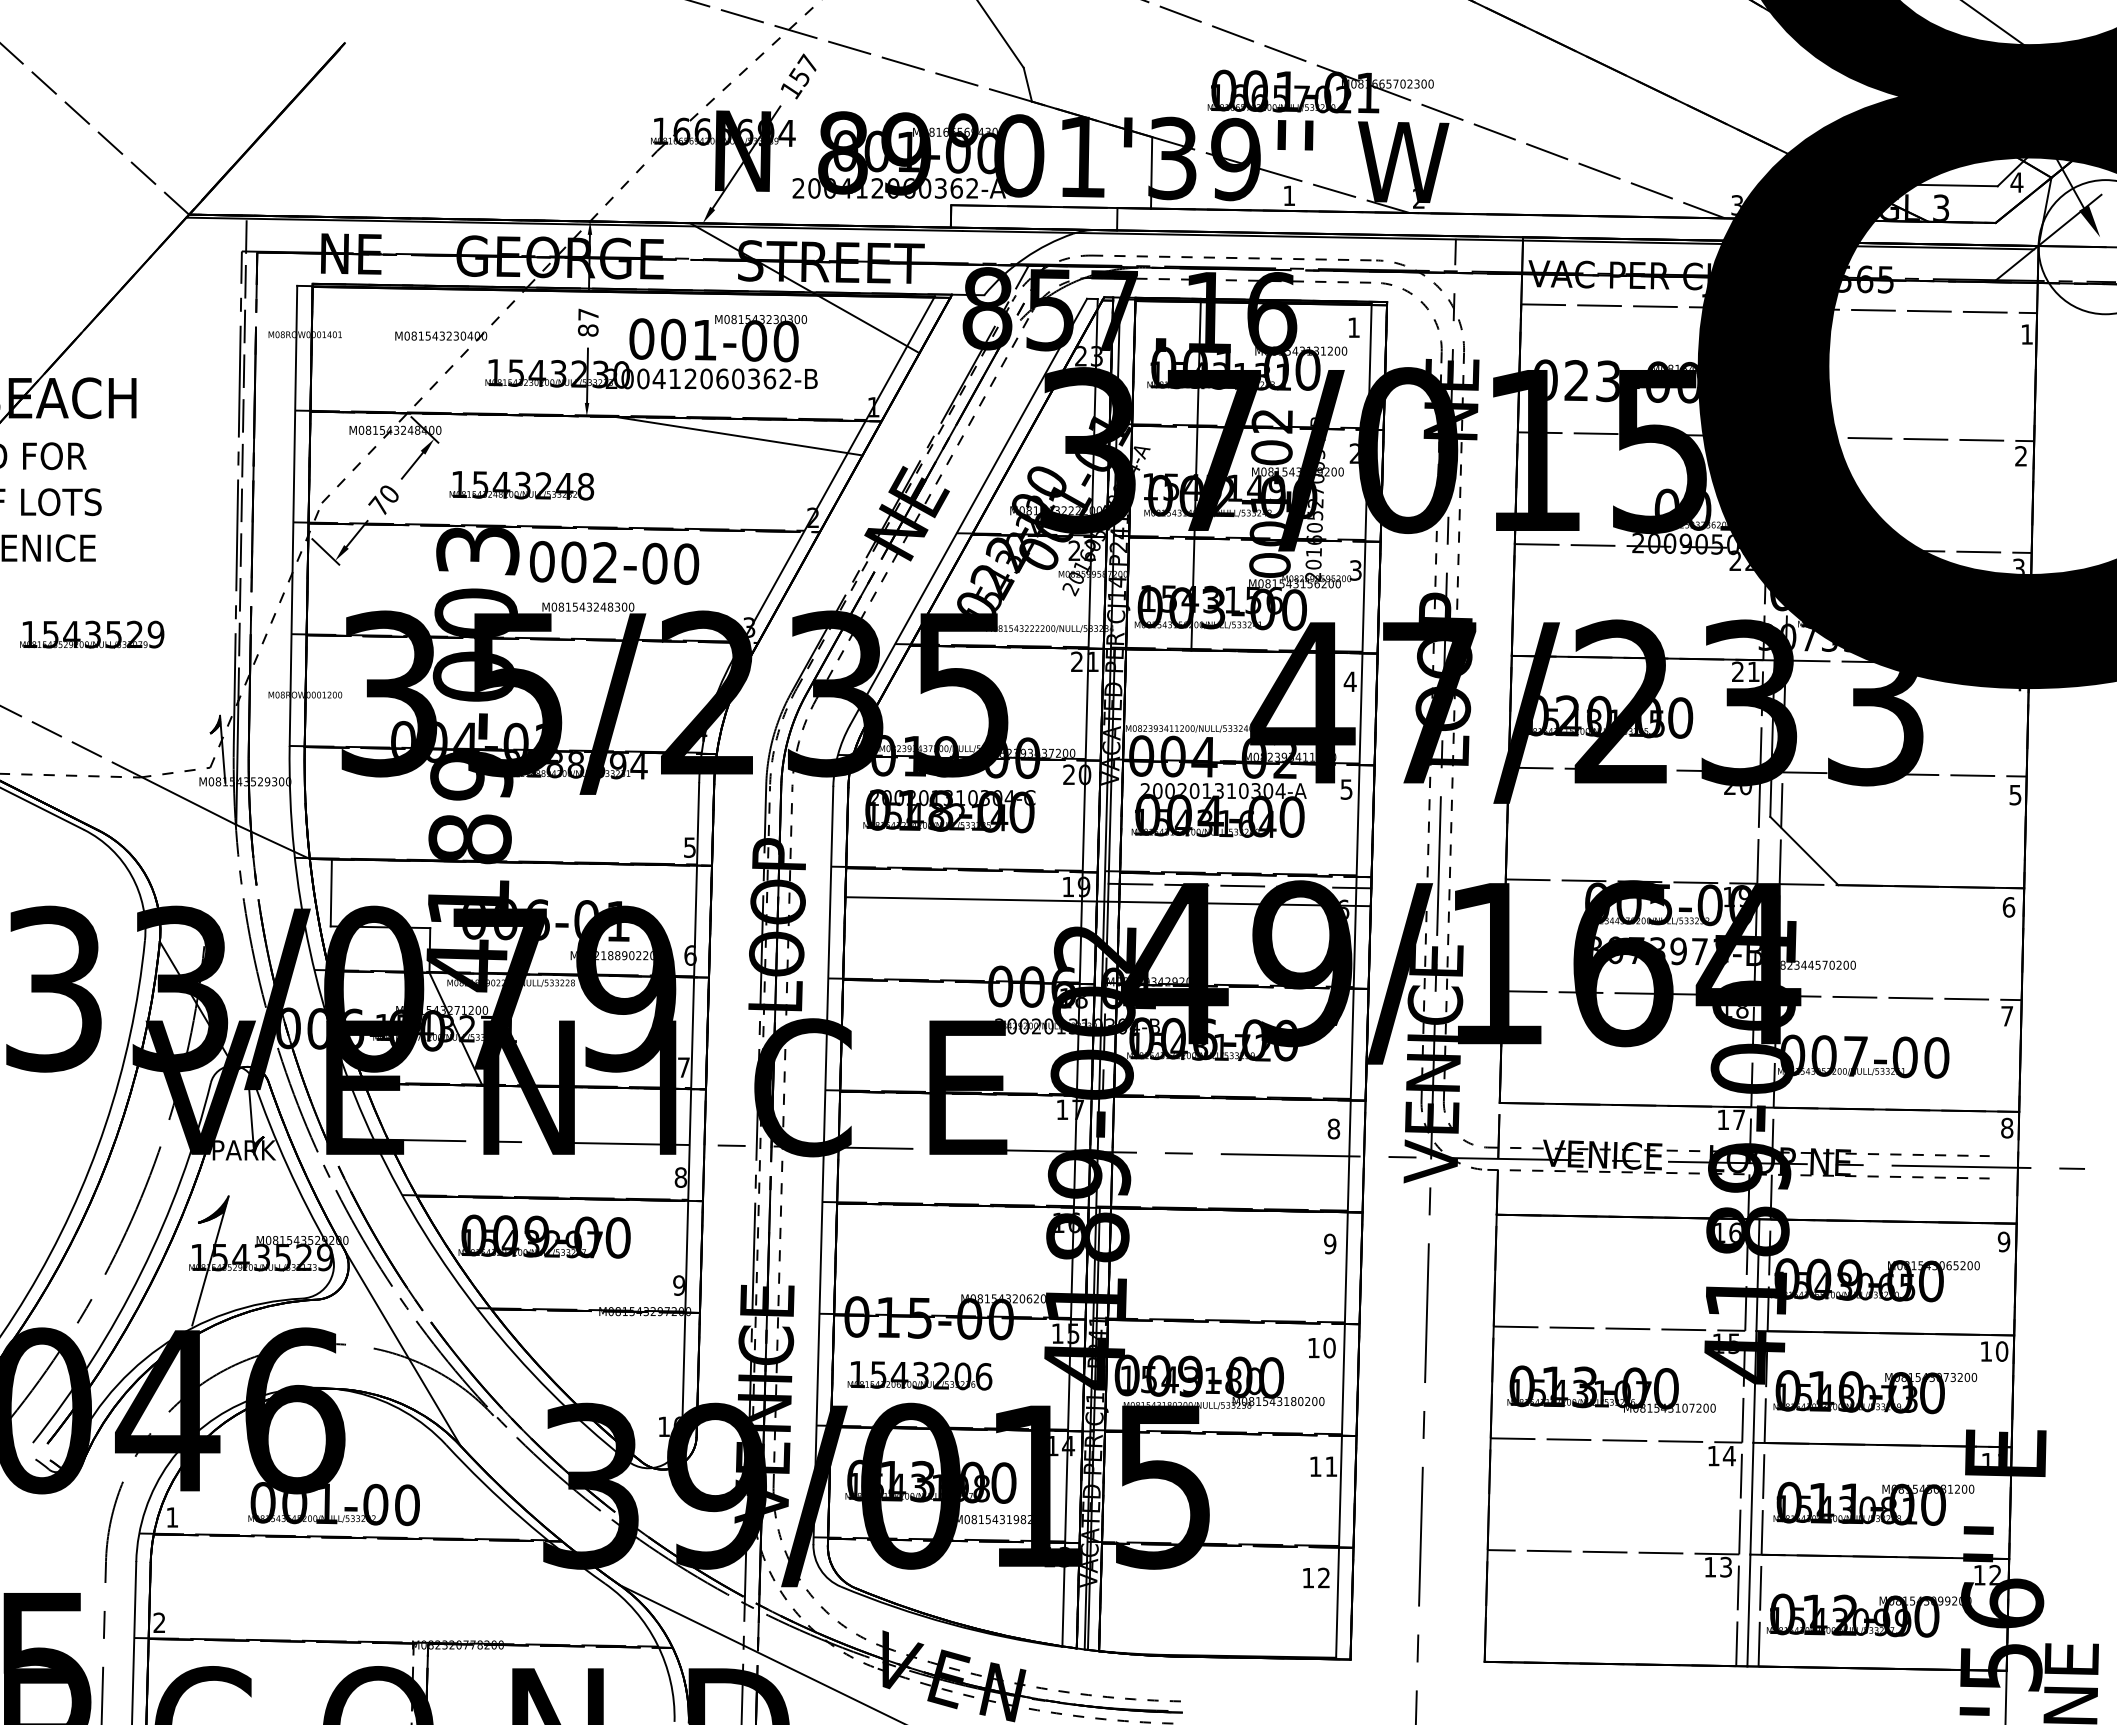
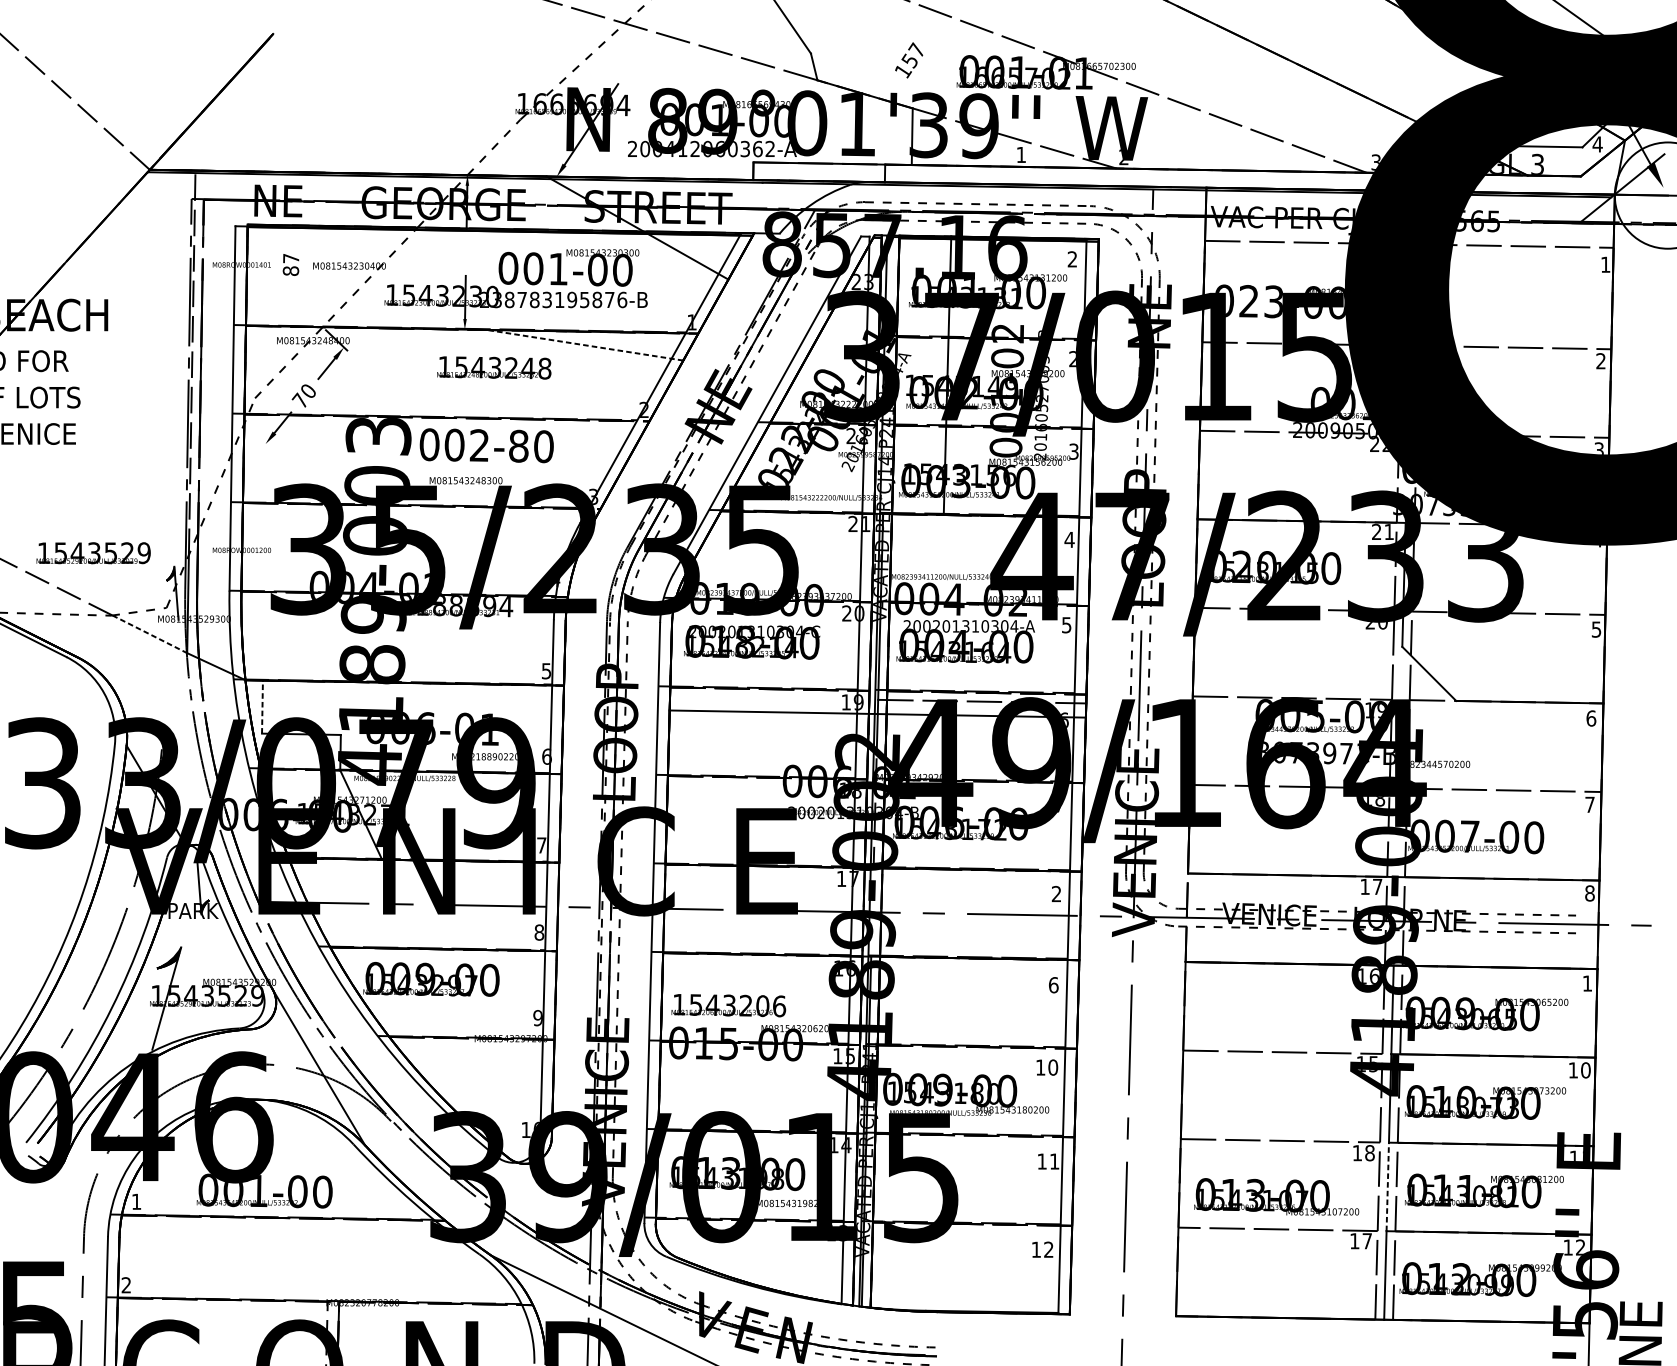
text: (798, 76) -> (908, 60), moved
text: (588, 322) -> (291, 264), moved
text: (1353, 327) -> (1072, 259), 1 -> 2
text: (706, 378) -> (559, 299), 200412060362-B -> 238783195876-B
line: (738, 436) -> (585, 345), solid -> dashed
text: (521, 485) -> (493, 367), moved
line: (325, 551) -> (257, 436), removed
text: (654, 563) -> (518, 446), 002-00 -> 002-80
text: (92, 634) -> (93, 553), moved
line: (189, 801) -> (150, 634), solid -> dashed
line: (331, 892) -> (262, 706), solid -> dashed
text: (1333, 1128) -> (1056, 893), 8 -> 2
text: (2003, 1241) -> (1587, 983), 9 -> 1
text: (1330, 1243) -> (1053, 984), 9 -> 6
text: (919, 1375) -> (728, 1005), moved
text: (1611, 1388) -> (1276, 1196), moved
text: (1728, 1455) -> (1369, 1152), 14 -> 18
line: (1751, 1498) -> (1387, 1186), solid -> dashed
text: (1725, 1566) -> (1366, 1240), 13 -> 17

